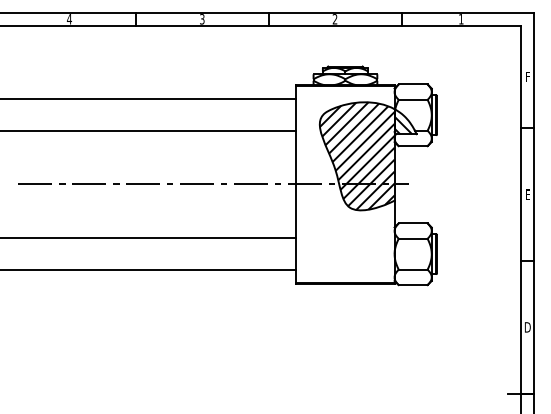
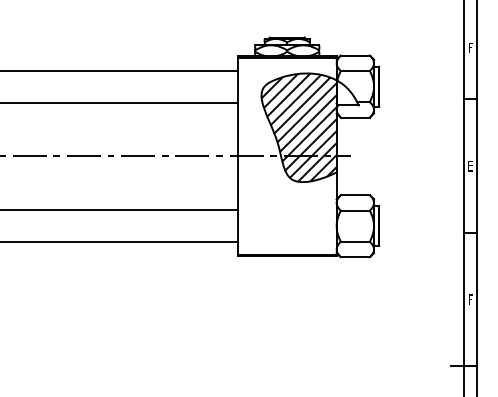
hatch: (403, 125) -> (345, 96), removed
text: (527, 327) -> (470, 299), D -> F

